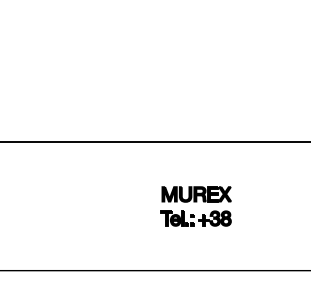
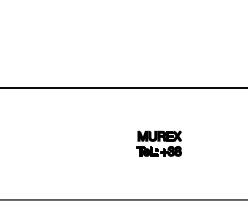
part: (195, 205) -> (158, 143), size x0.71

